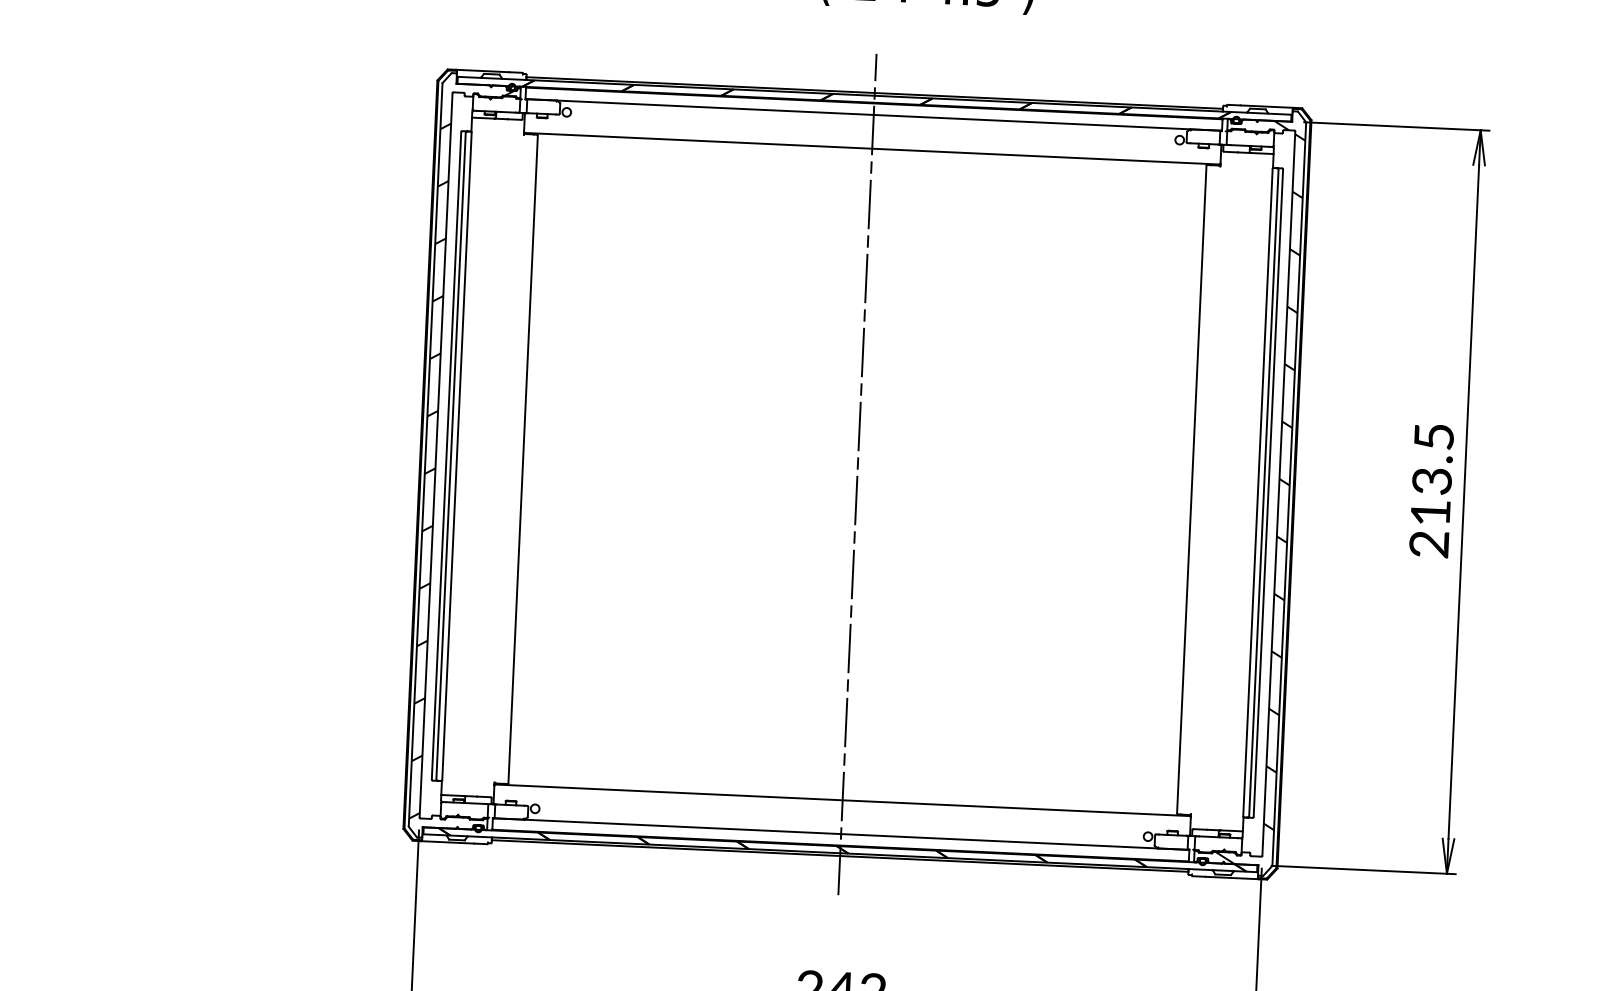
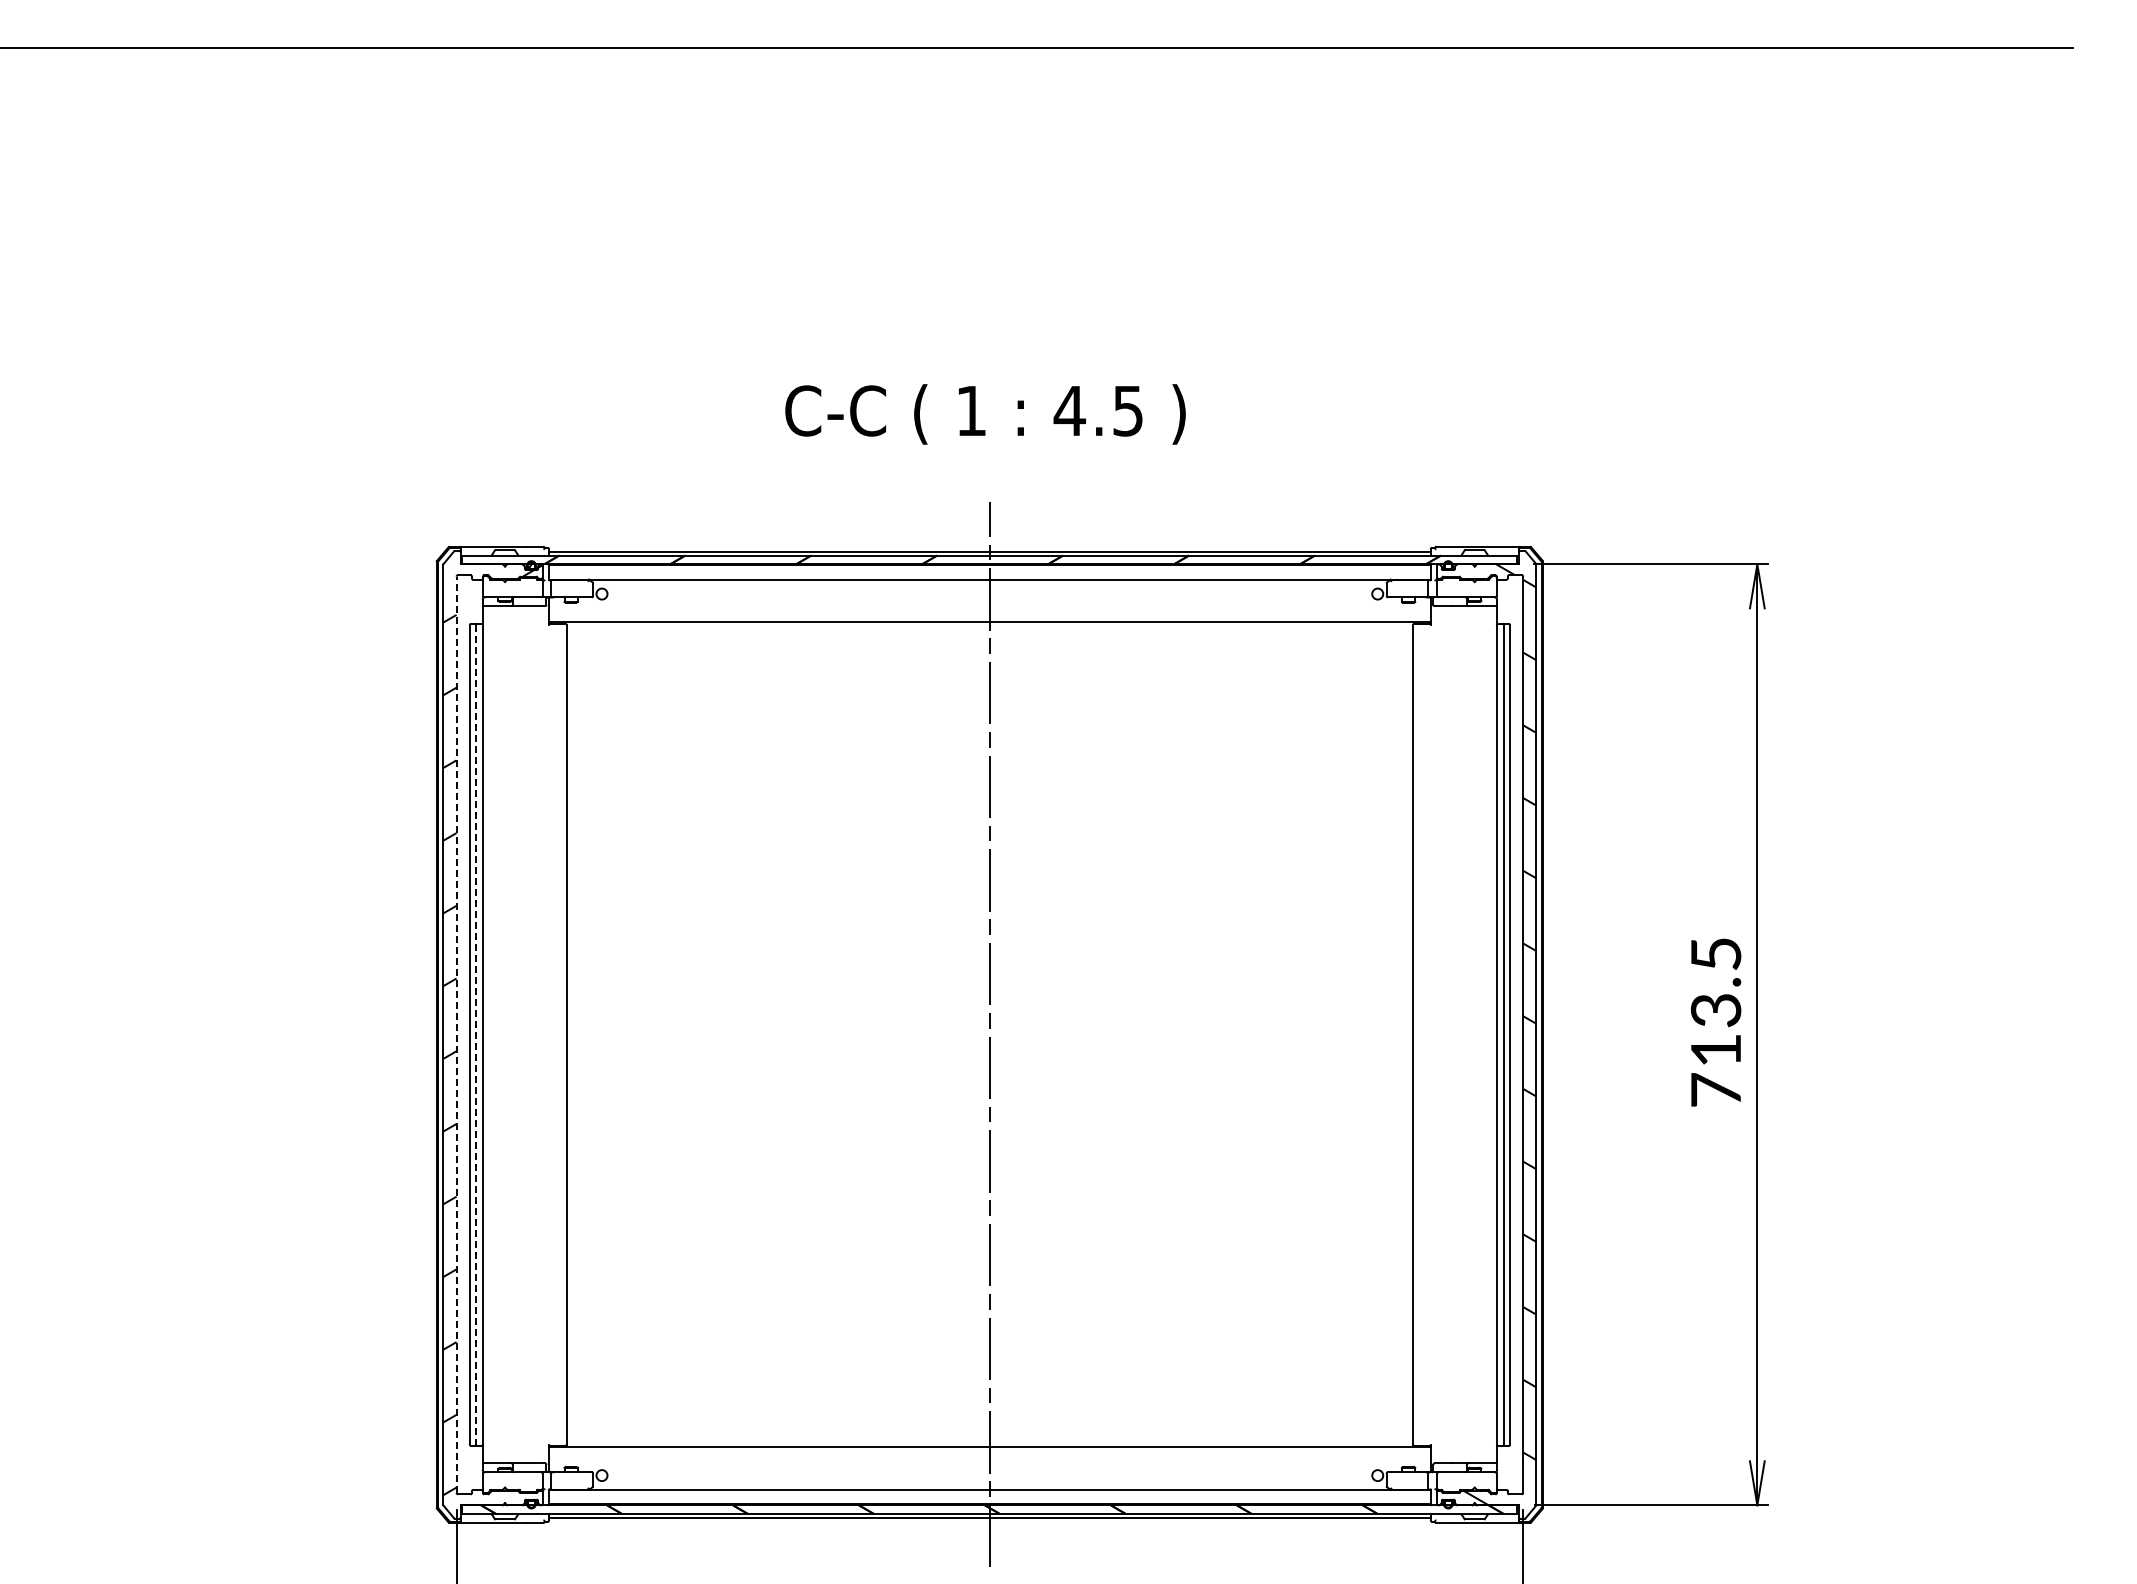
line: (436, 455) -> (456, 1034), solid -> dashed
line: (451, 455) -> (475, 1034), solid -> dashed
text: (1428, 543) -> (1715, 1089), 213.5 -> 713.5

